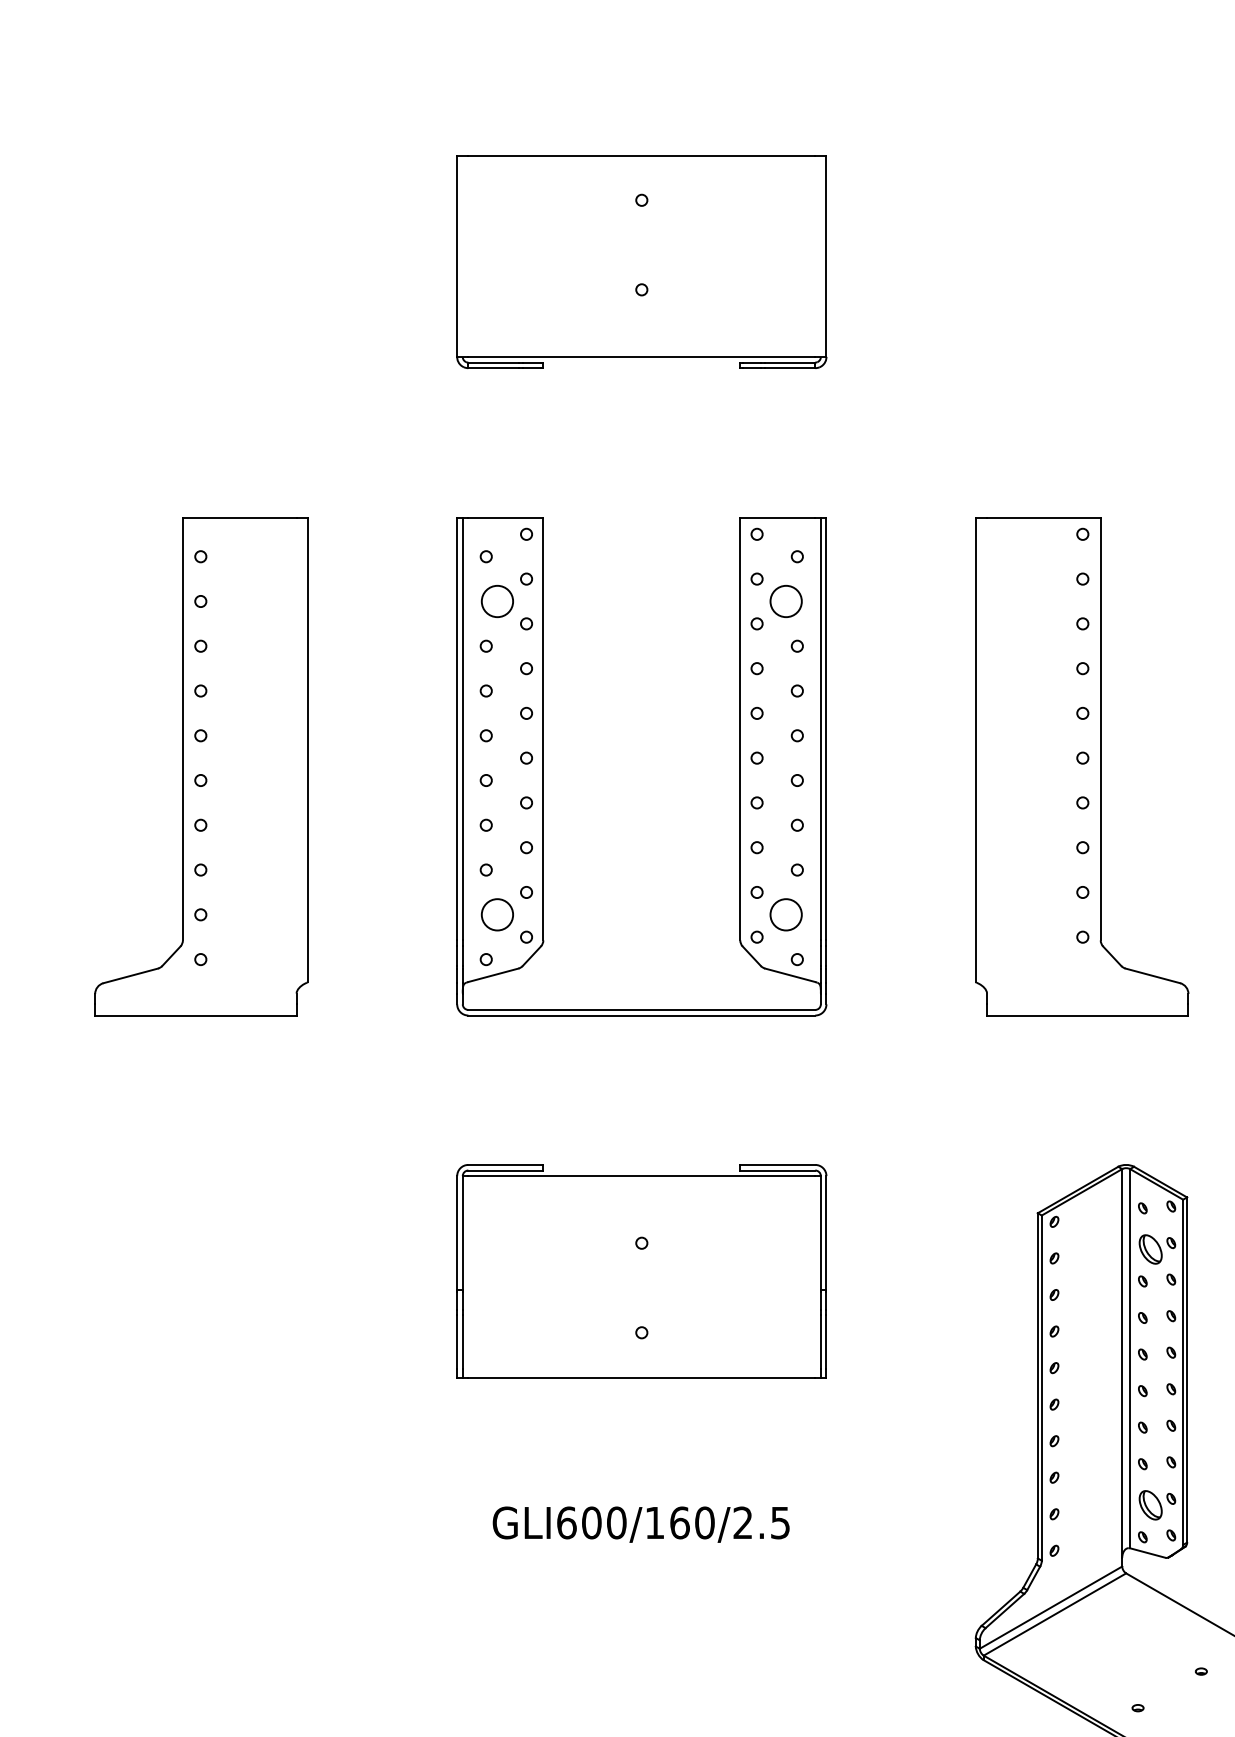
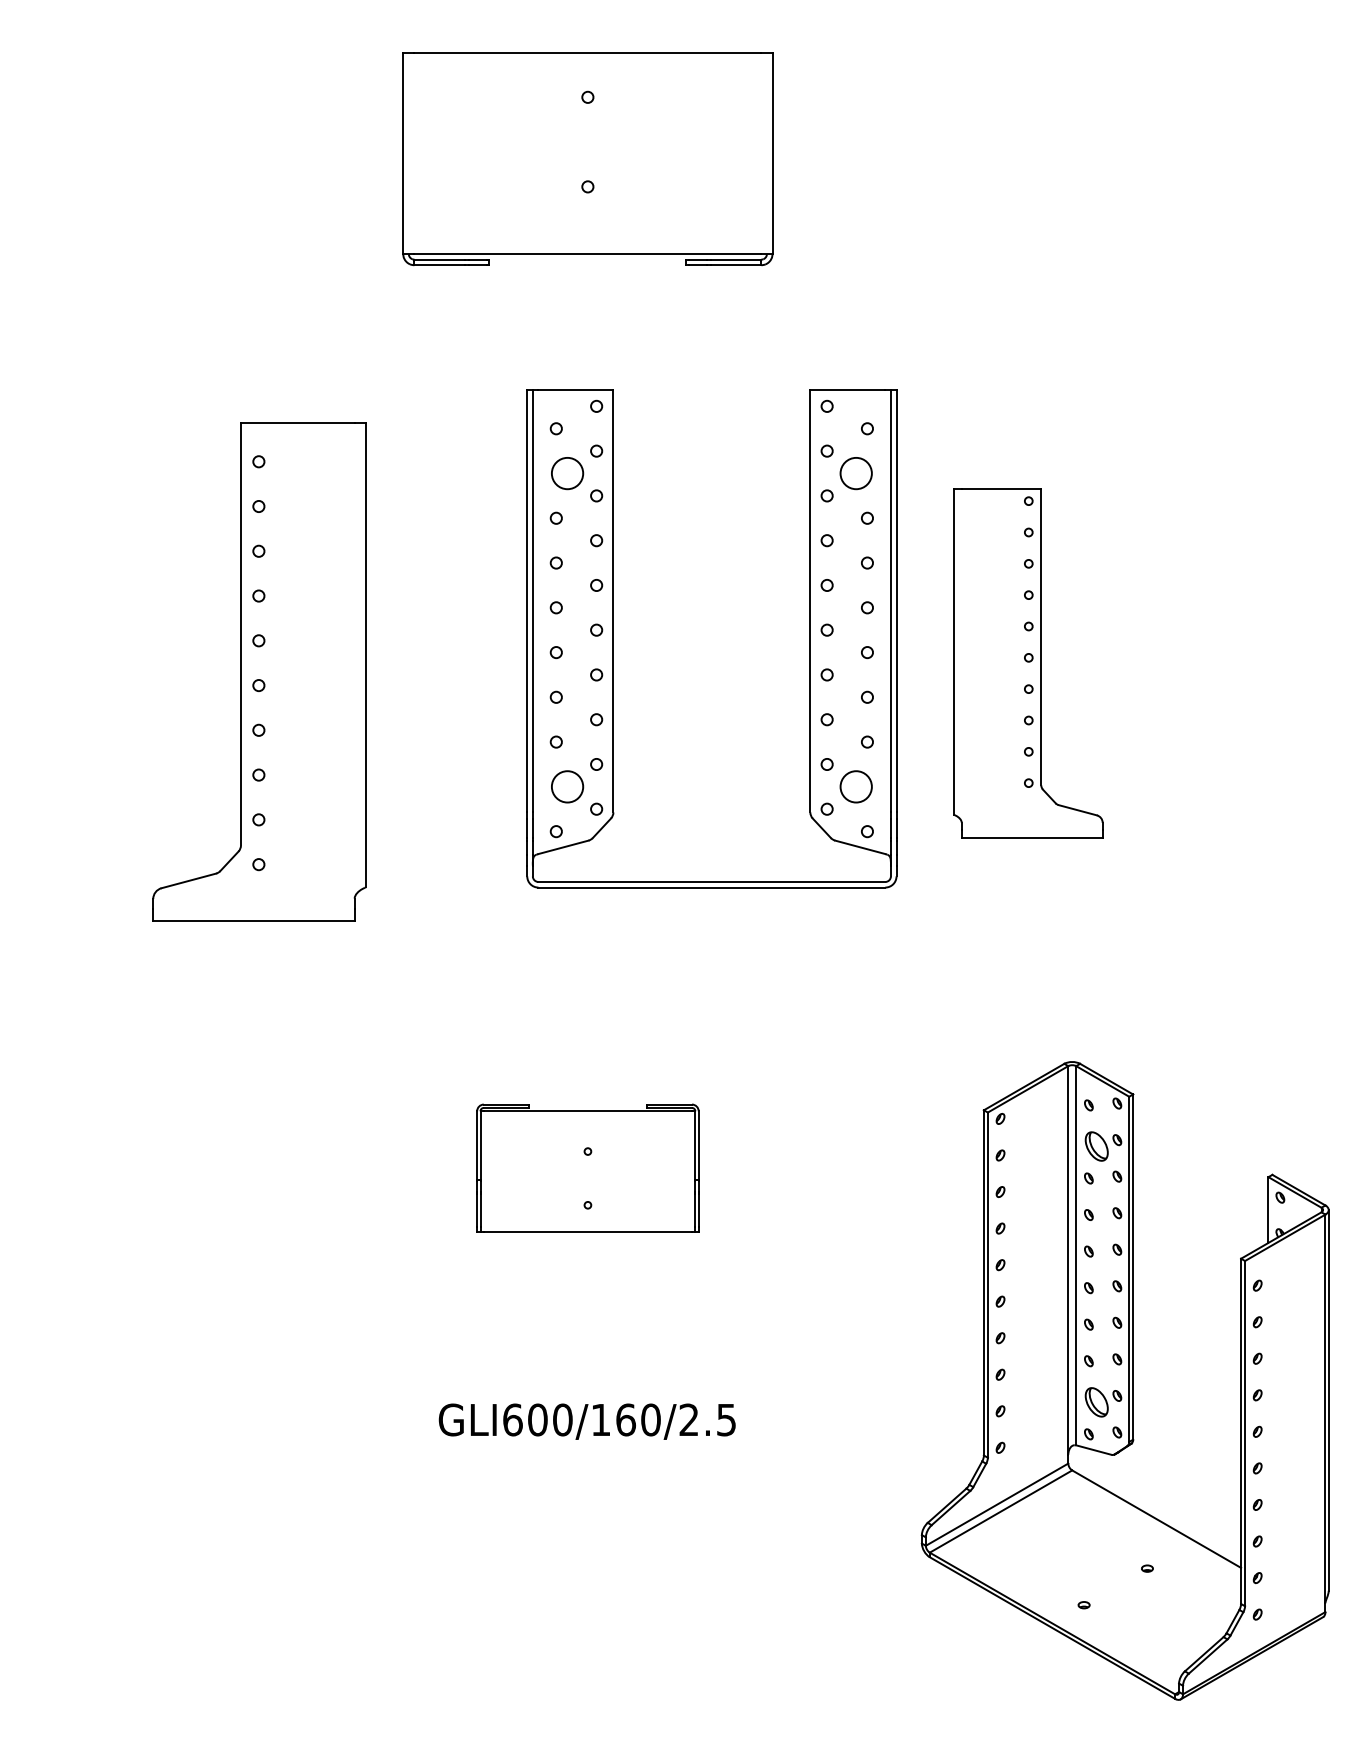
part: (201, 766) -> (259, 671), moved
part: (543, 766) -> (613, 638), moved
part: (1082, 766) -> (1028, 663), size x0.7
part: (641, 1271) -> (587, 1168), size x0.6

